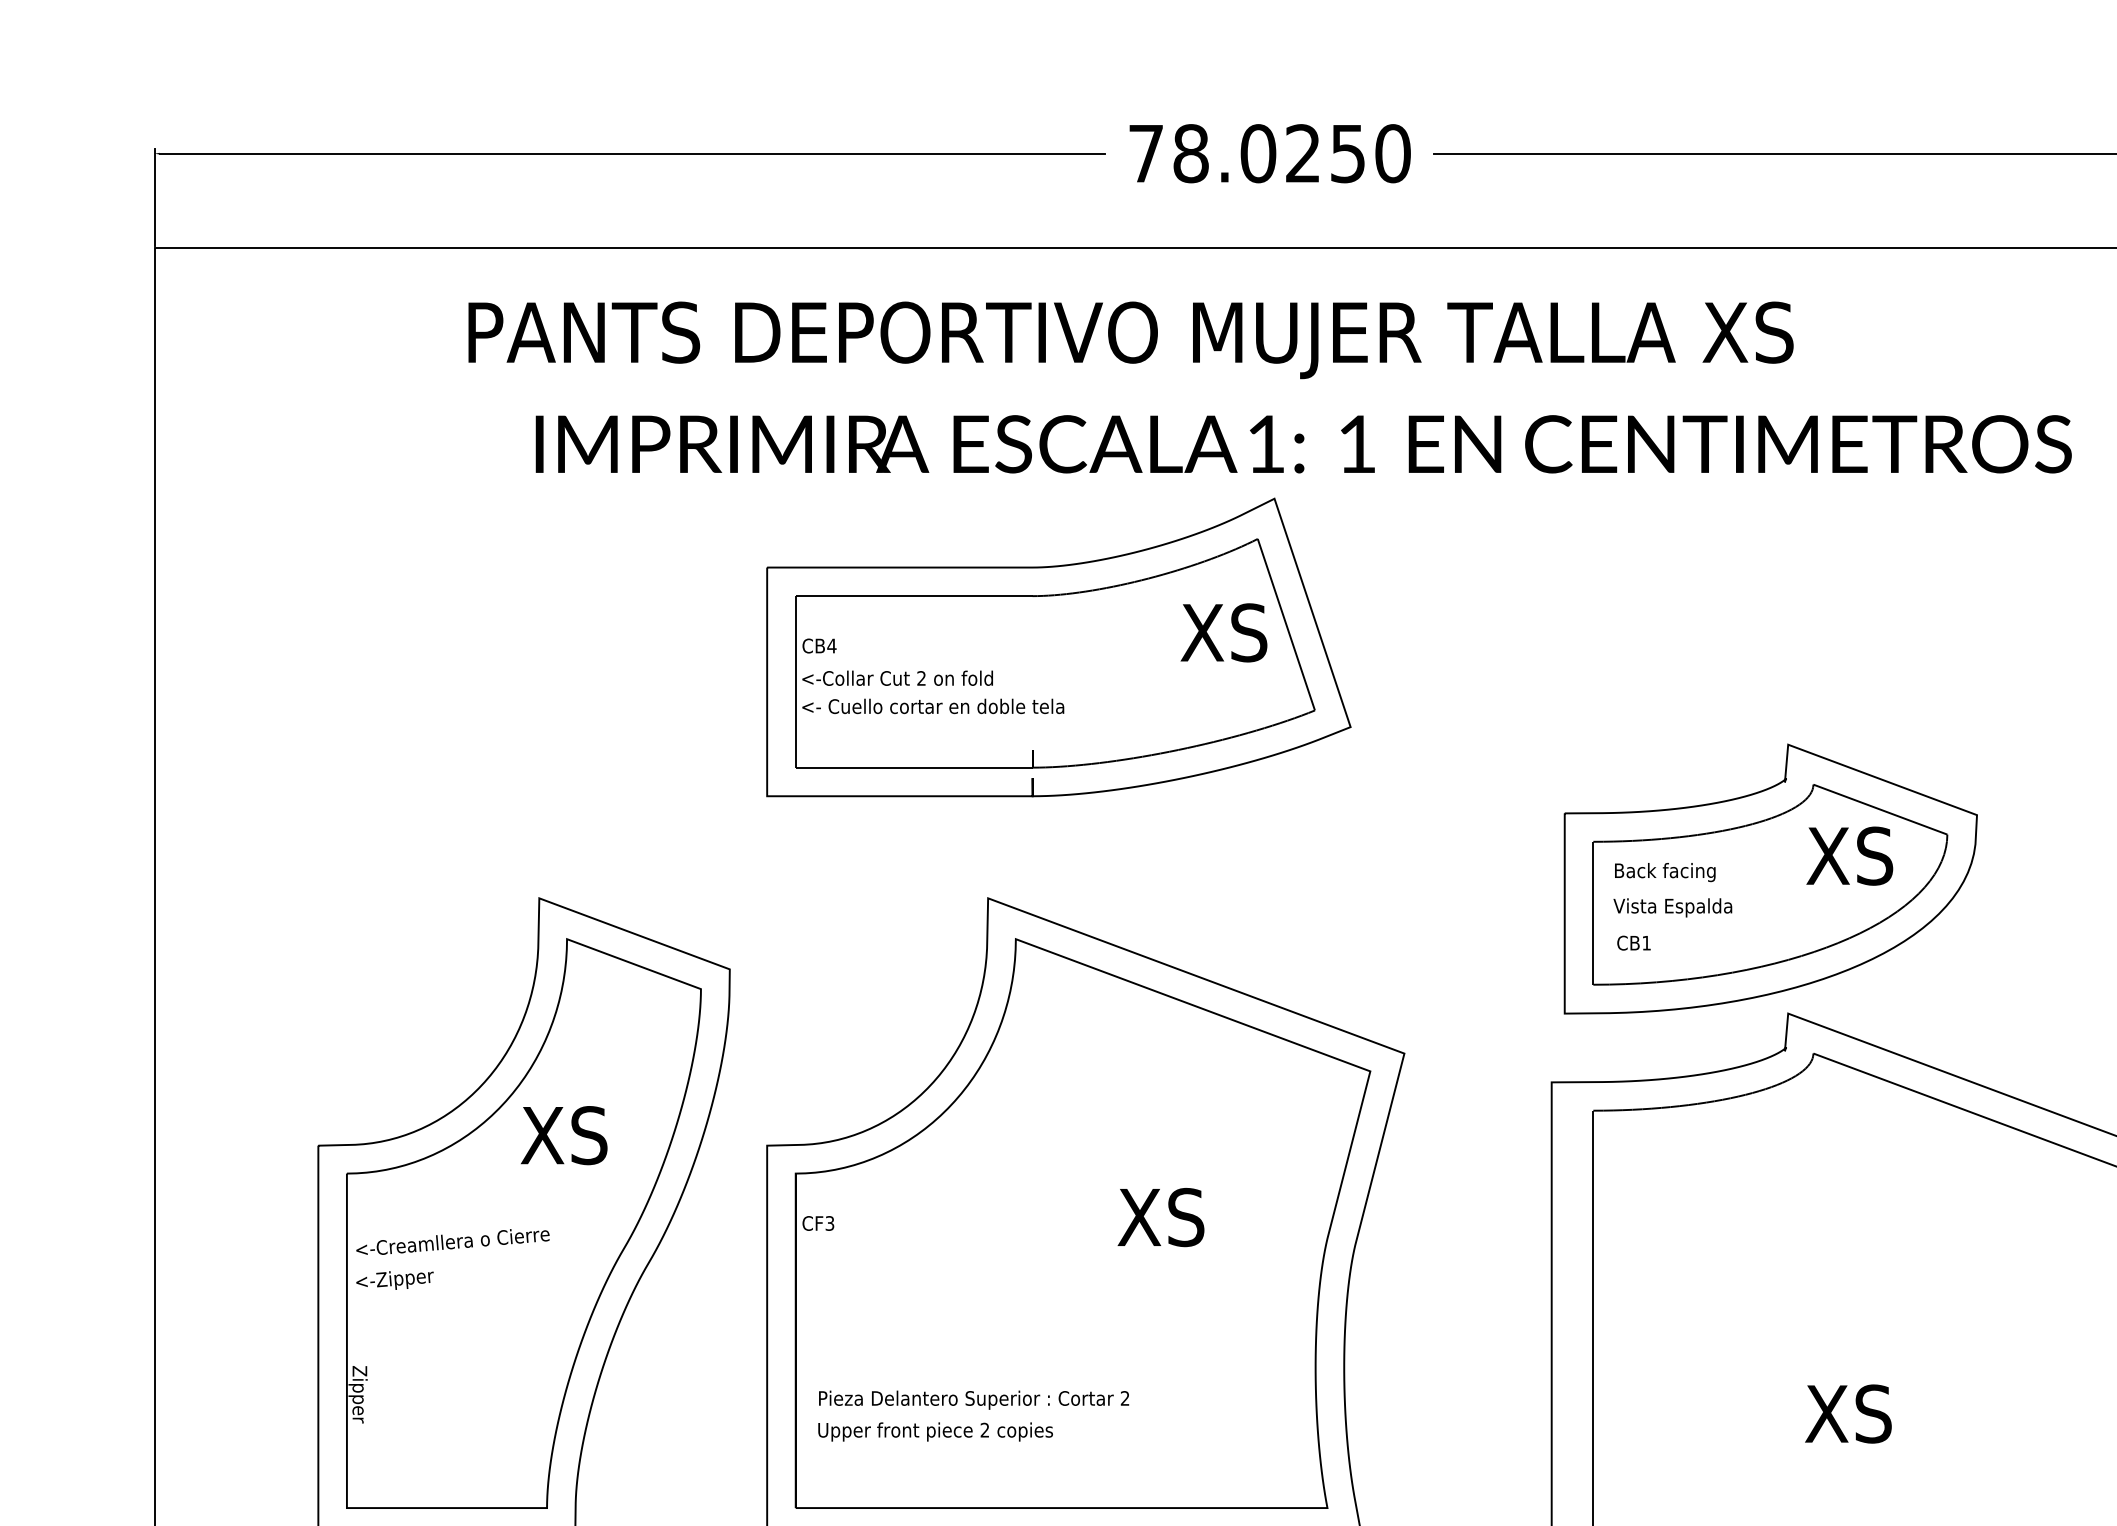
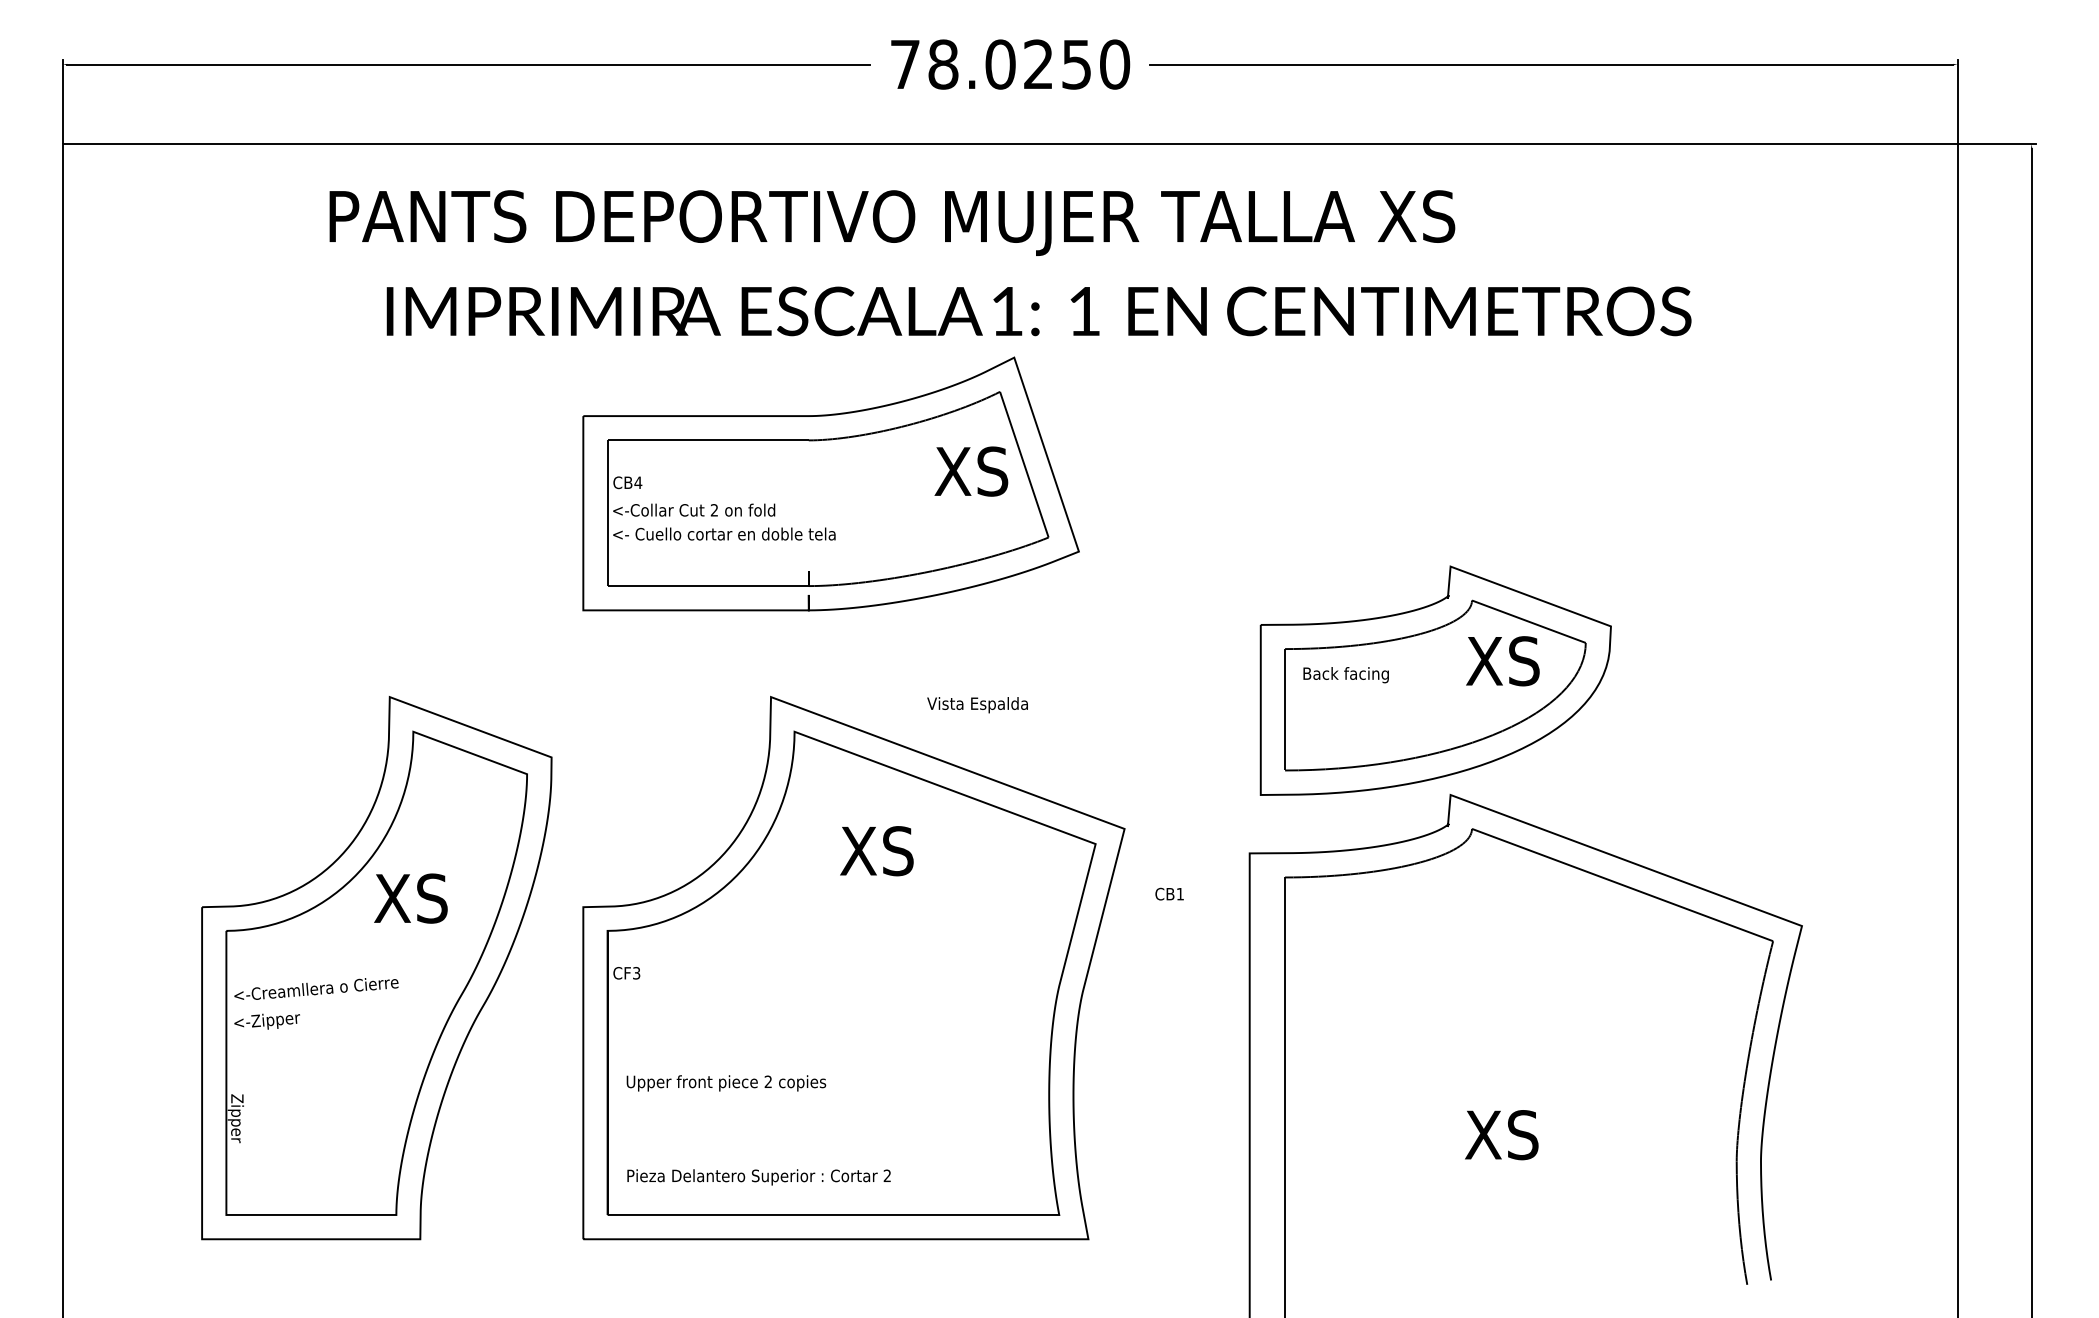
text: (1672, 908) -> (977, 705), moved
text: (1633, 942) -> (1169, 893), moved
text: (1160, 1217) -> (876, 851), moved
text: (973, 1400) -> (758, 1177), moved
text: (935, 1432) -> (726, 1083), moved

